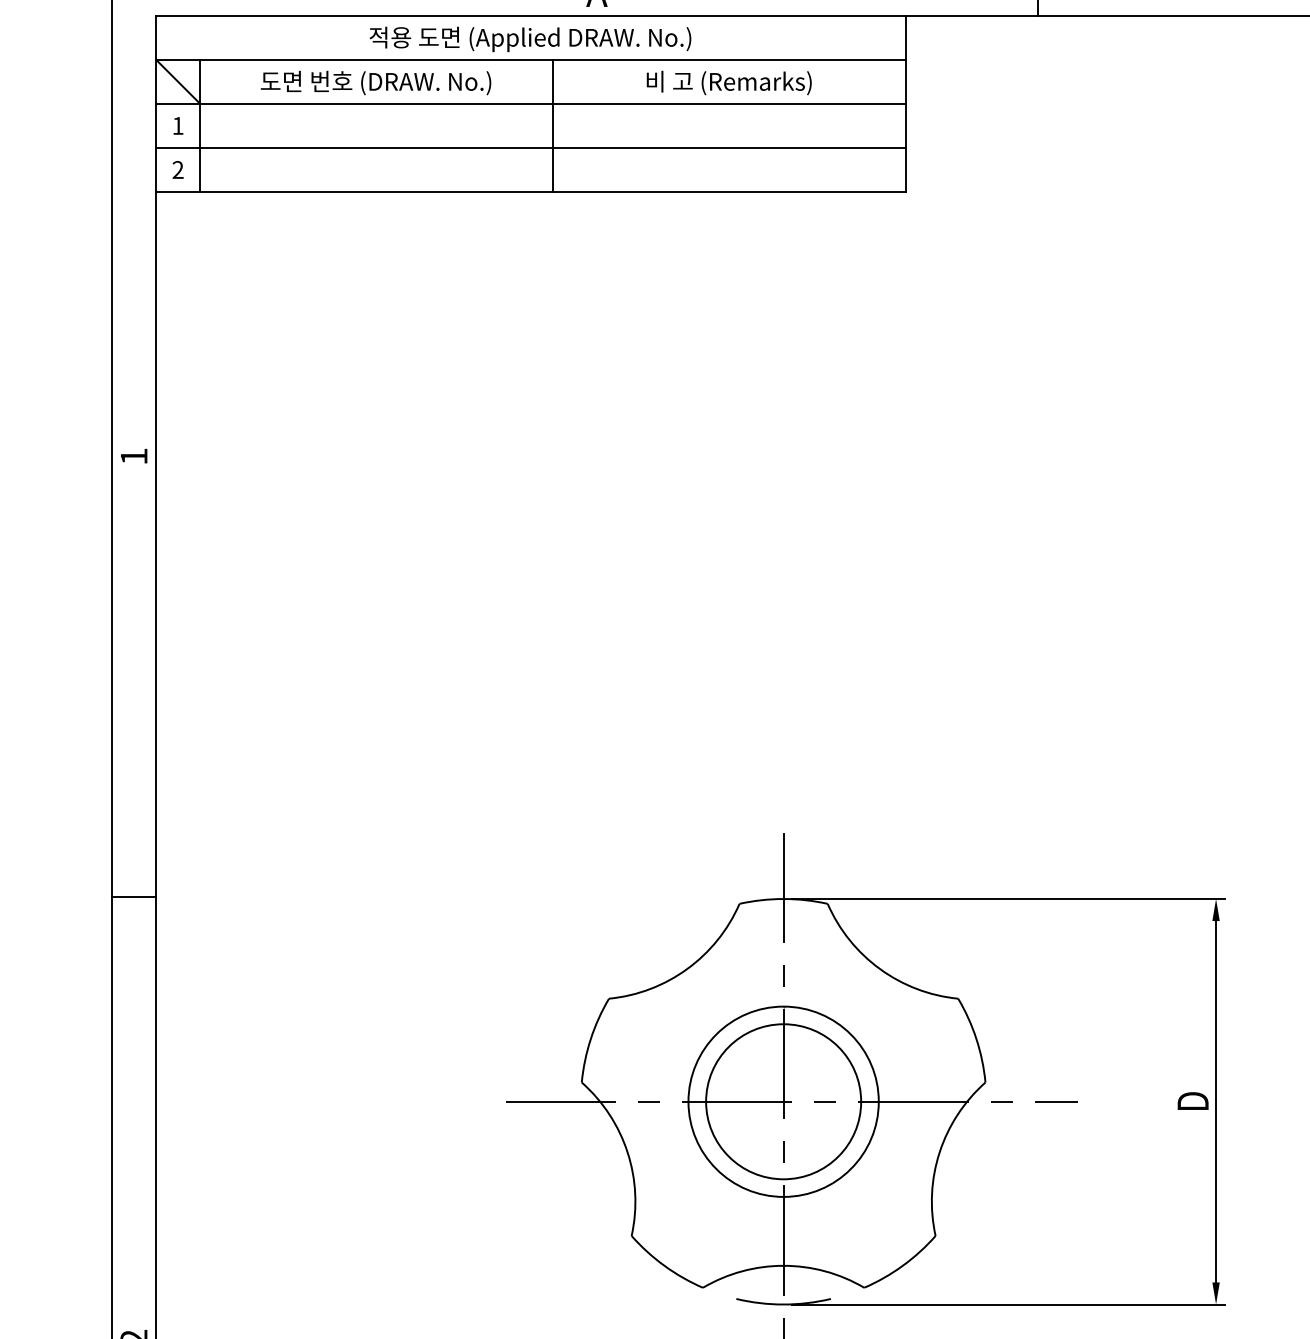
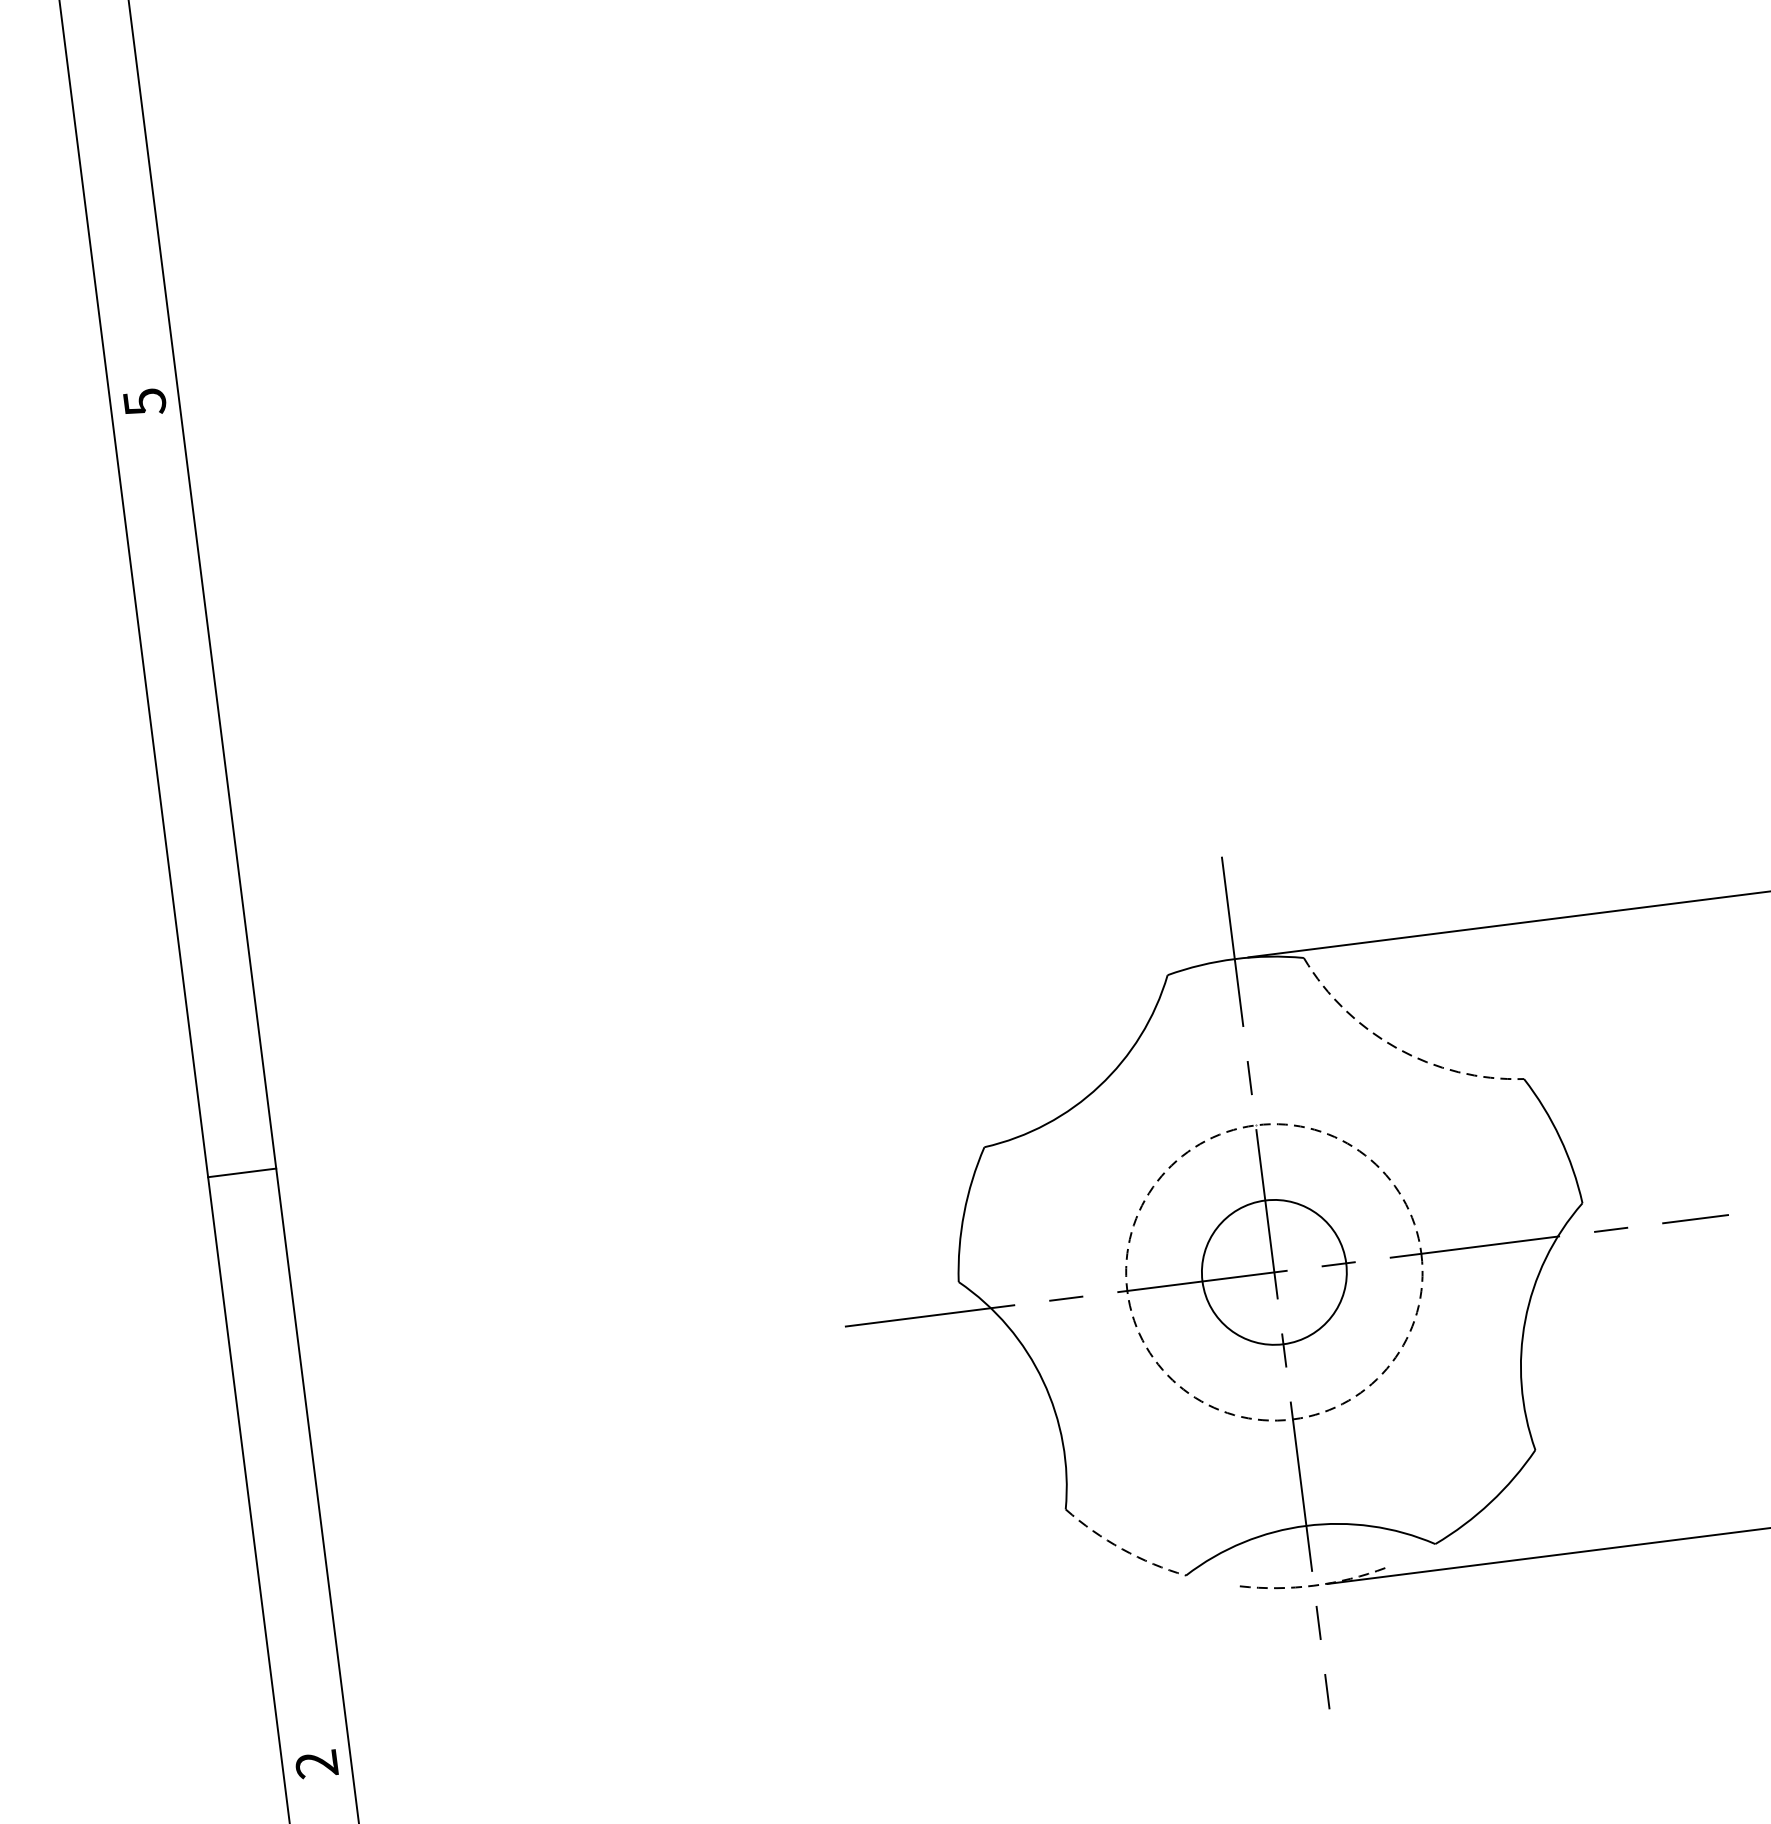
text: (134, 456) -> (145, 402), 1 -> 5
line: (134, 897) -> (242, 1173), moved
arc: (880, 969) -> (1398, 1049), solid -> dashed
circle: (783, 1101) -> (1274, 1272), size x0.6
circle: (783, 1101) -> (1274, 1272), solid -> dashed
arc: (664, 1265) -> (1122, 1548), solid -> dashed
arc: (783, 1304) -> (1313, 1585), solid -> dashed

